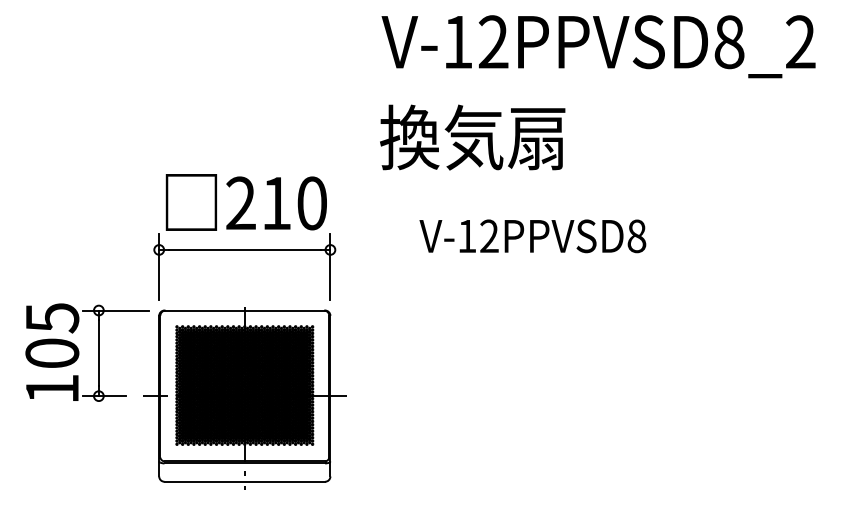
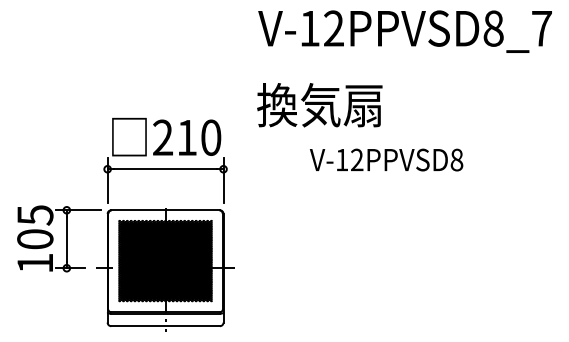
text: (800, 41) -> (541, 28), V-12PPVSD8_2 -> V-12PPVSD8_7
text: (472, 138) -> (319, 105), moved
text: (532, 235) -> (386, 159), moved

